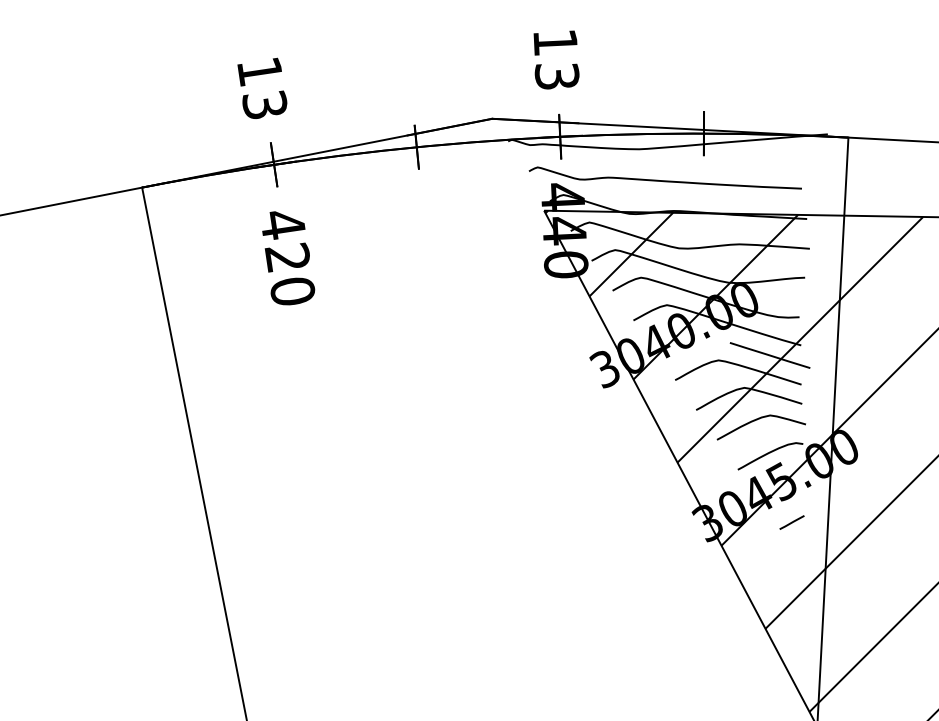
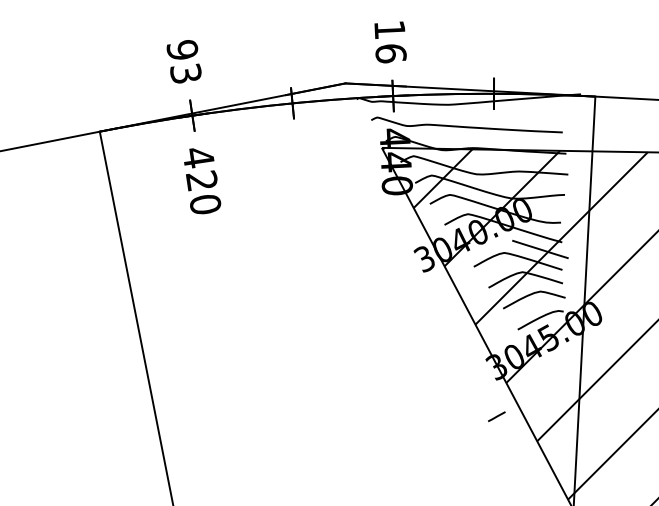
text: (259, 71) -> (182, 50), 13 -> 93
text: (556, 76) -> (390, 53), 13 -> 16
line: (791, 522) -> (496, 416), moved

